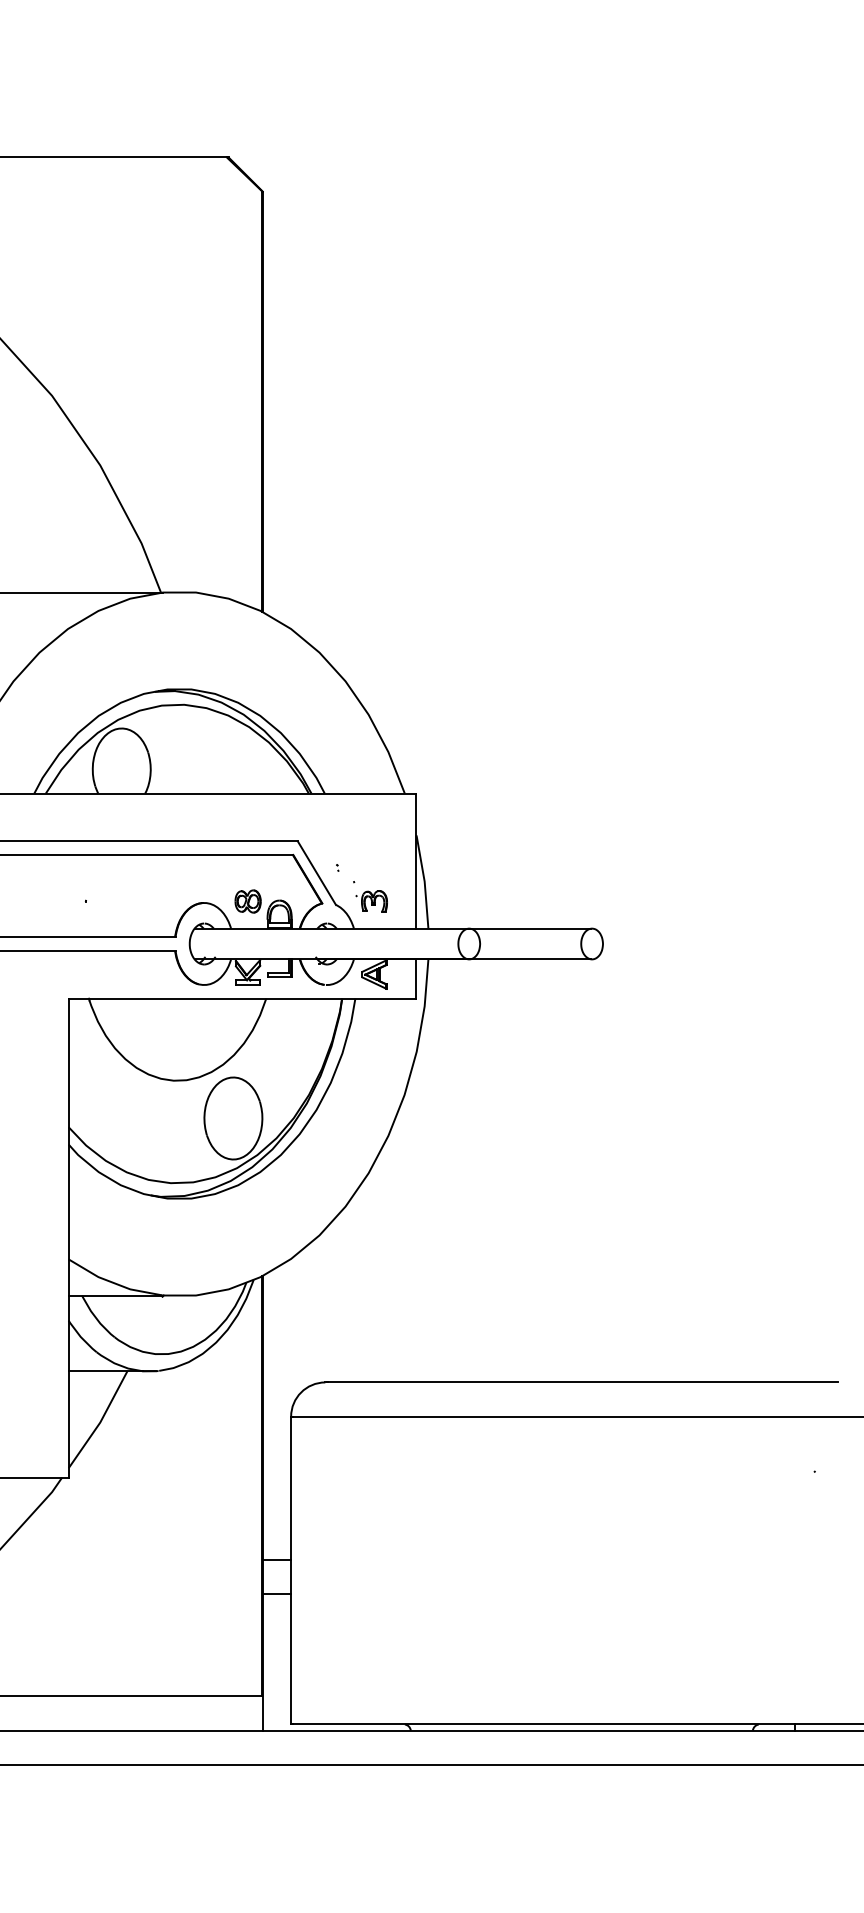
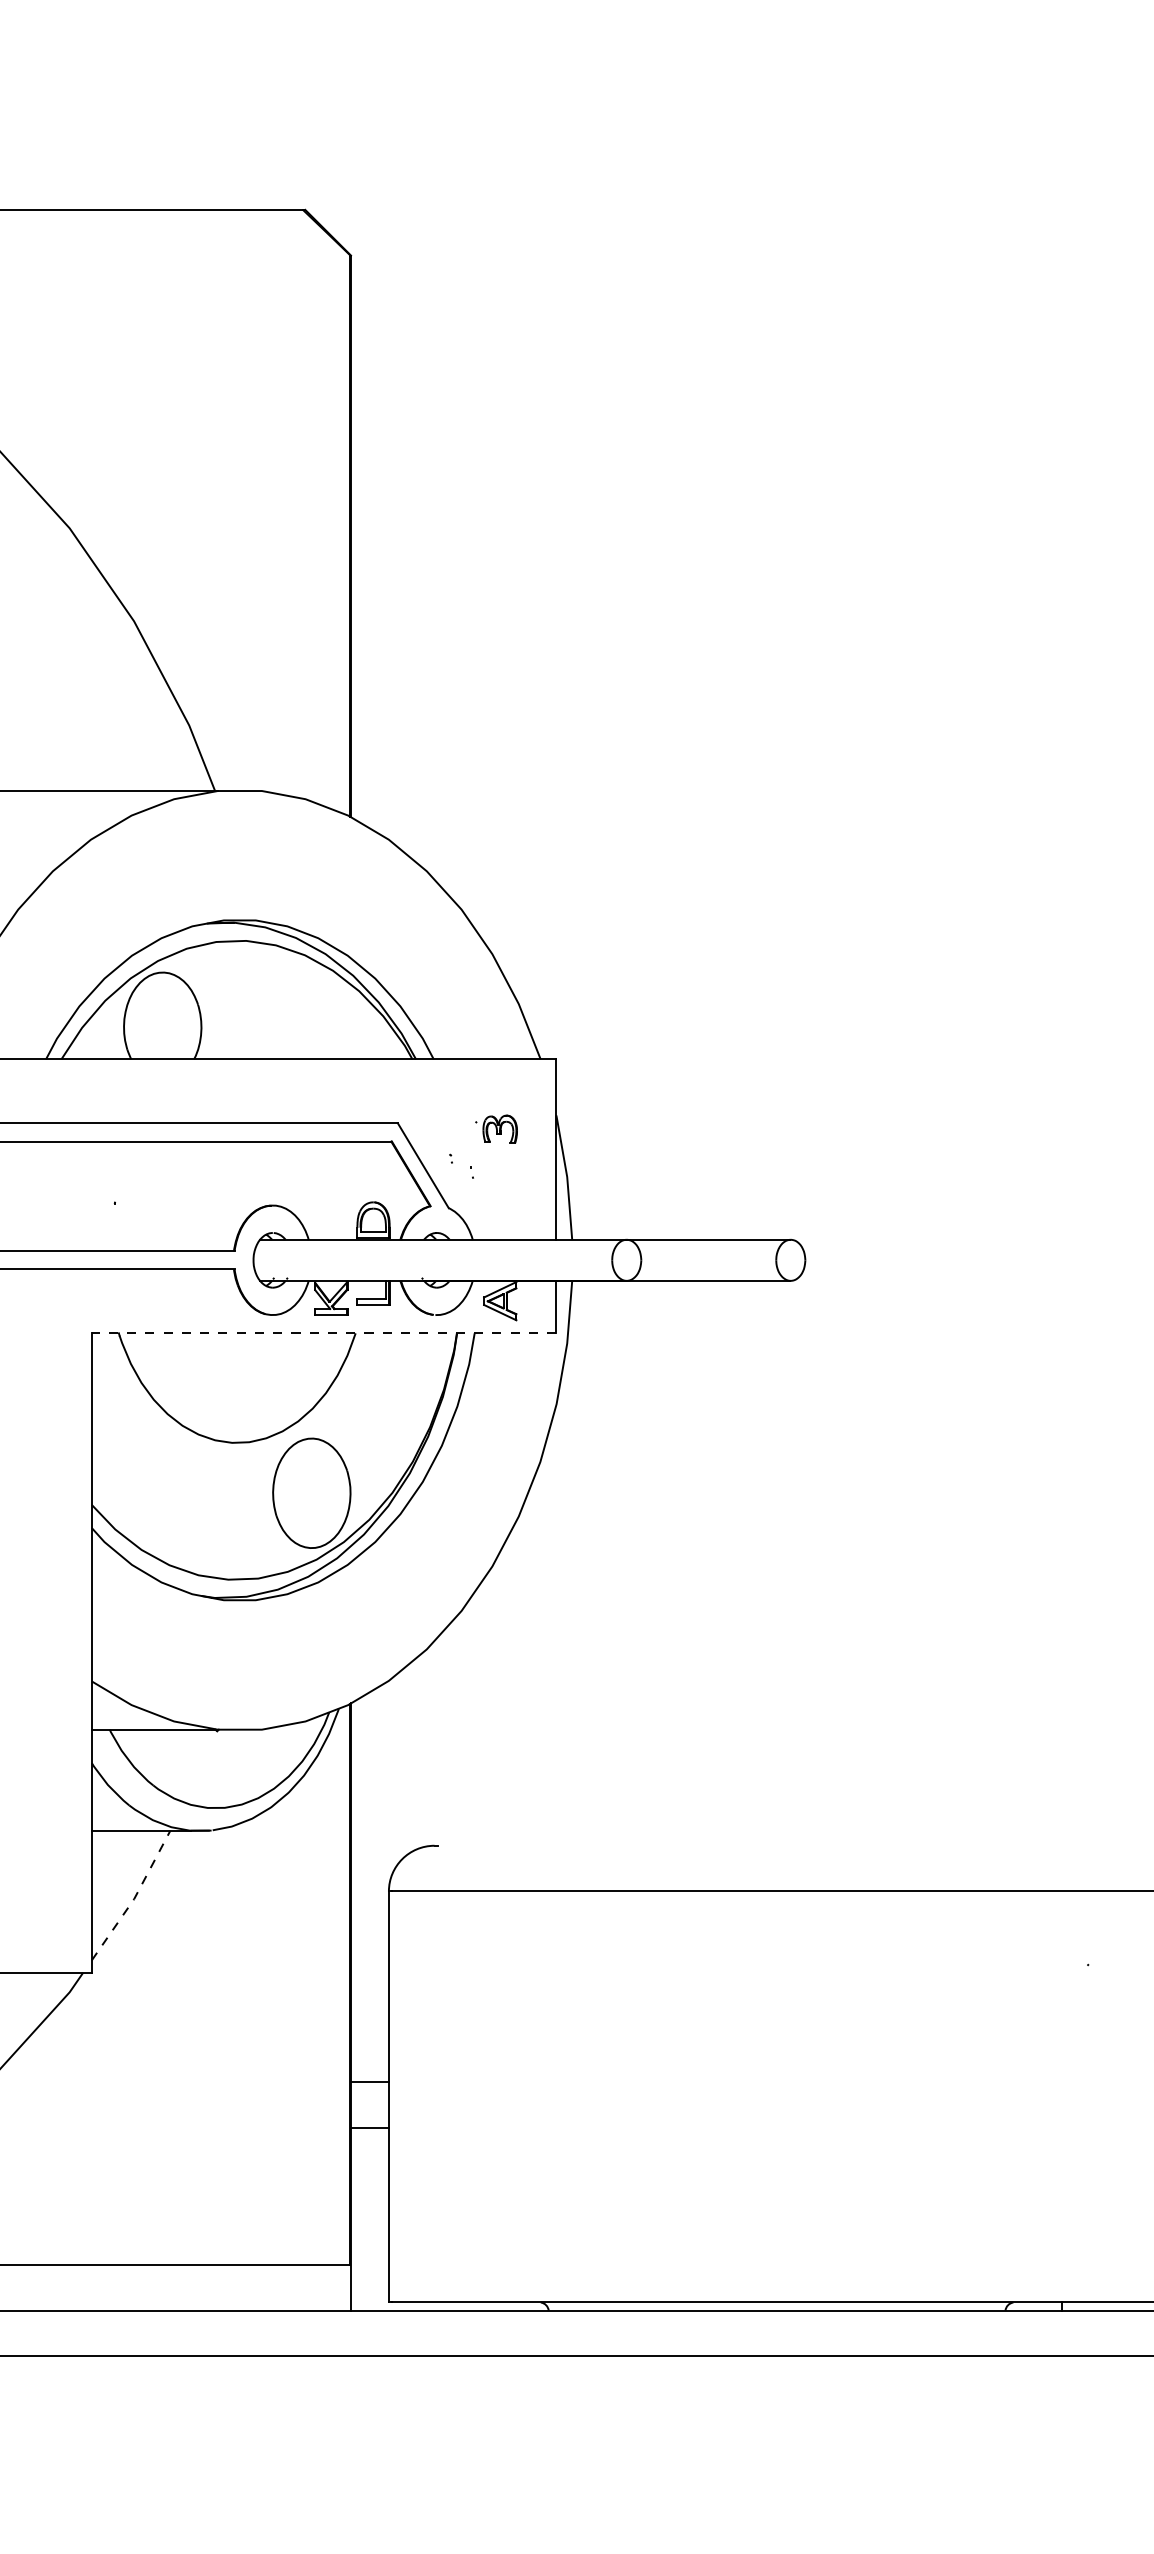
part: (371, 900) -> (496, 1128), moved
part: (248, 901) -> (331, 1203), removed
line: (242, 998) -> (323, 1333), solid -> dashed
line: (582, 1382) -> (778, 1845), removed
line: (100, 1421) -> (134, 1898), solid -> dashed

